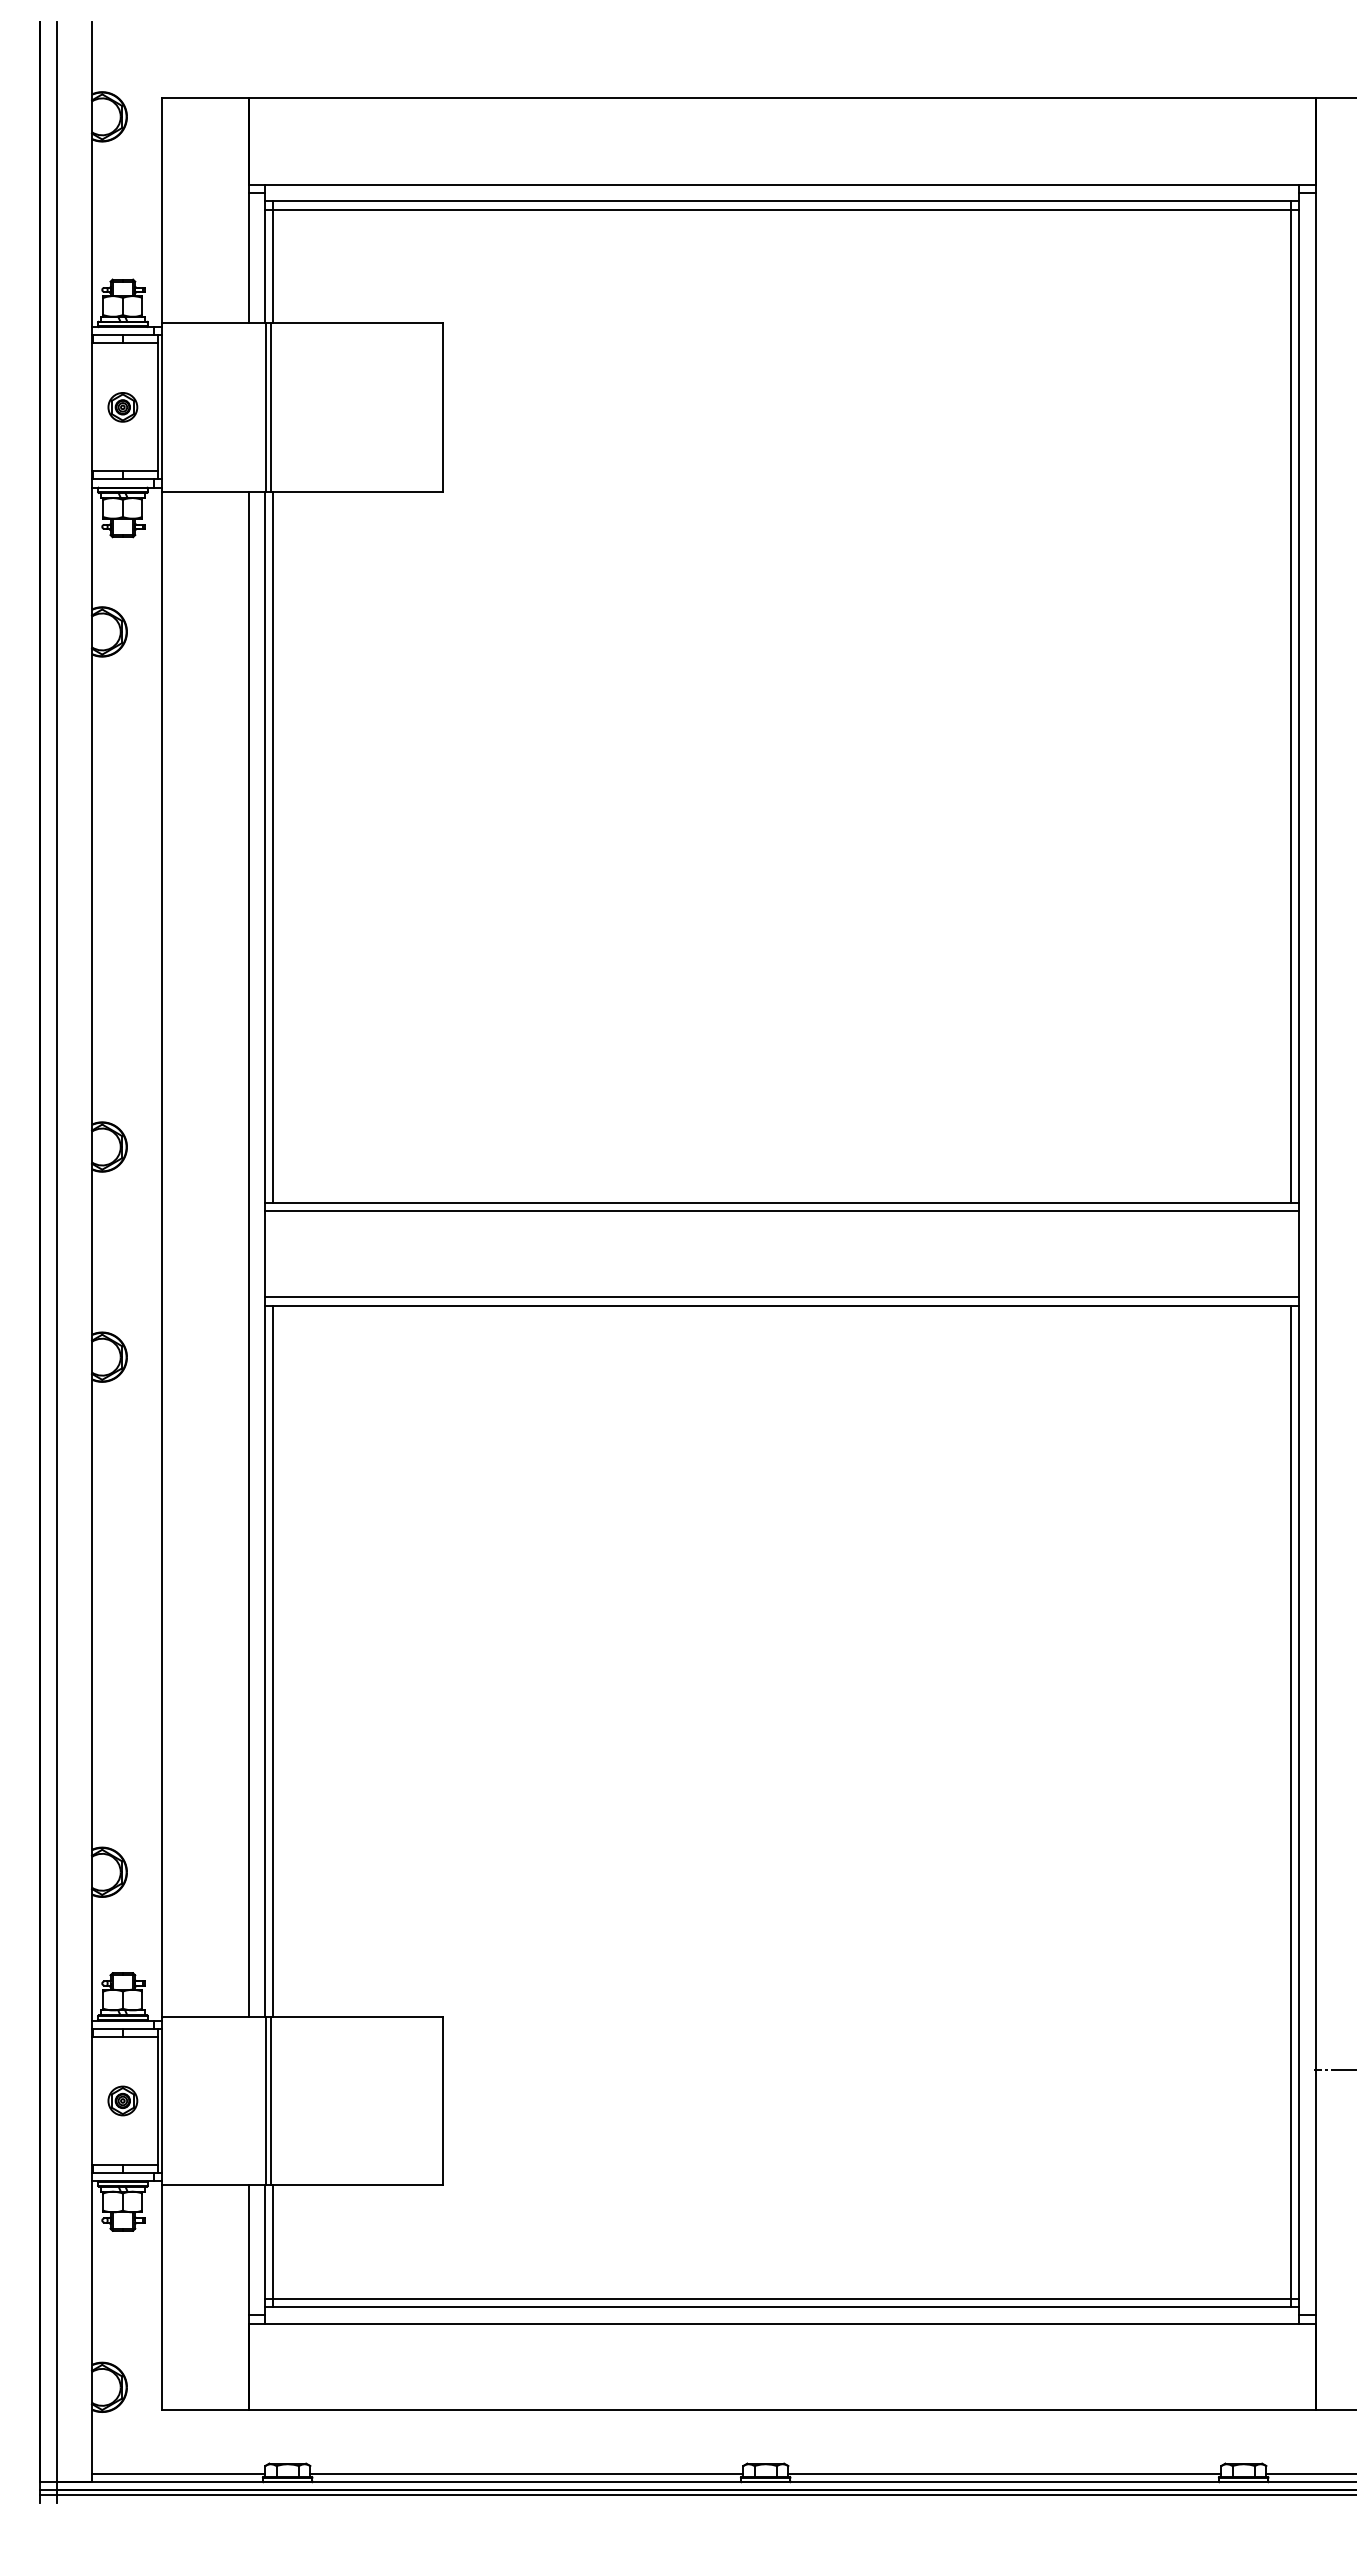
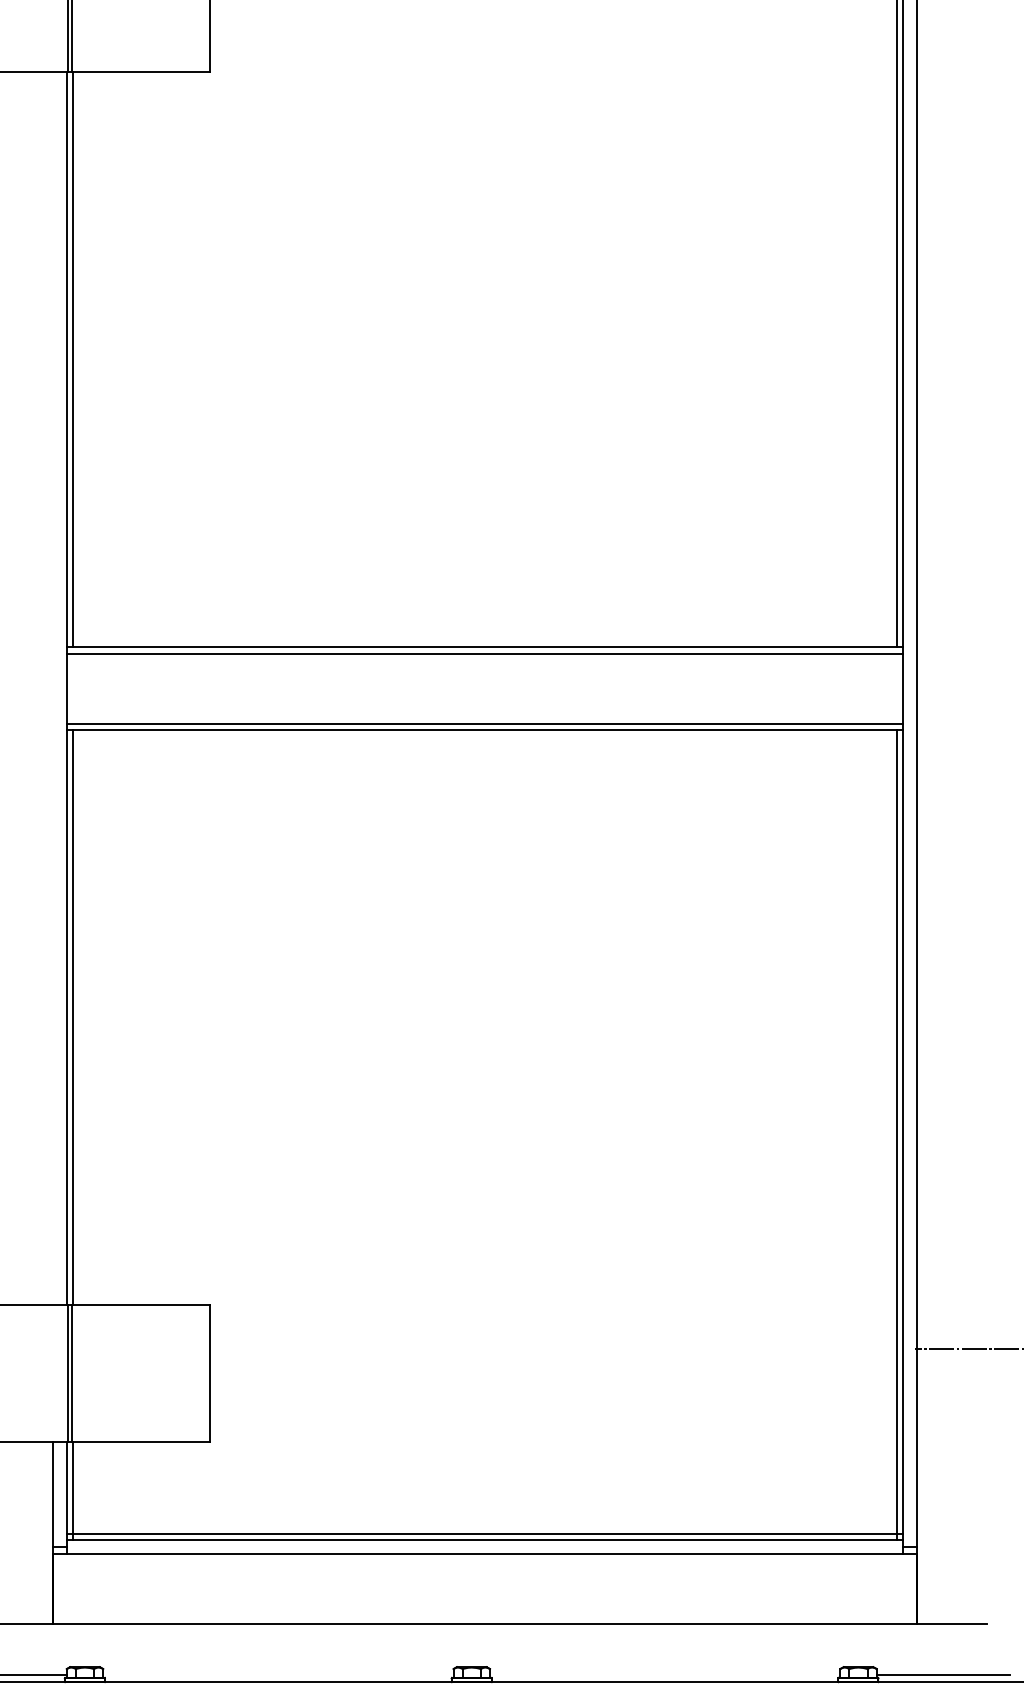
line: (248, 1253) -> (53, 687), removed
line: (526, 2473) -> (278, 1675), removed
line: (1004, 2473) -> (664, 1675), removed

